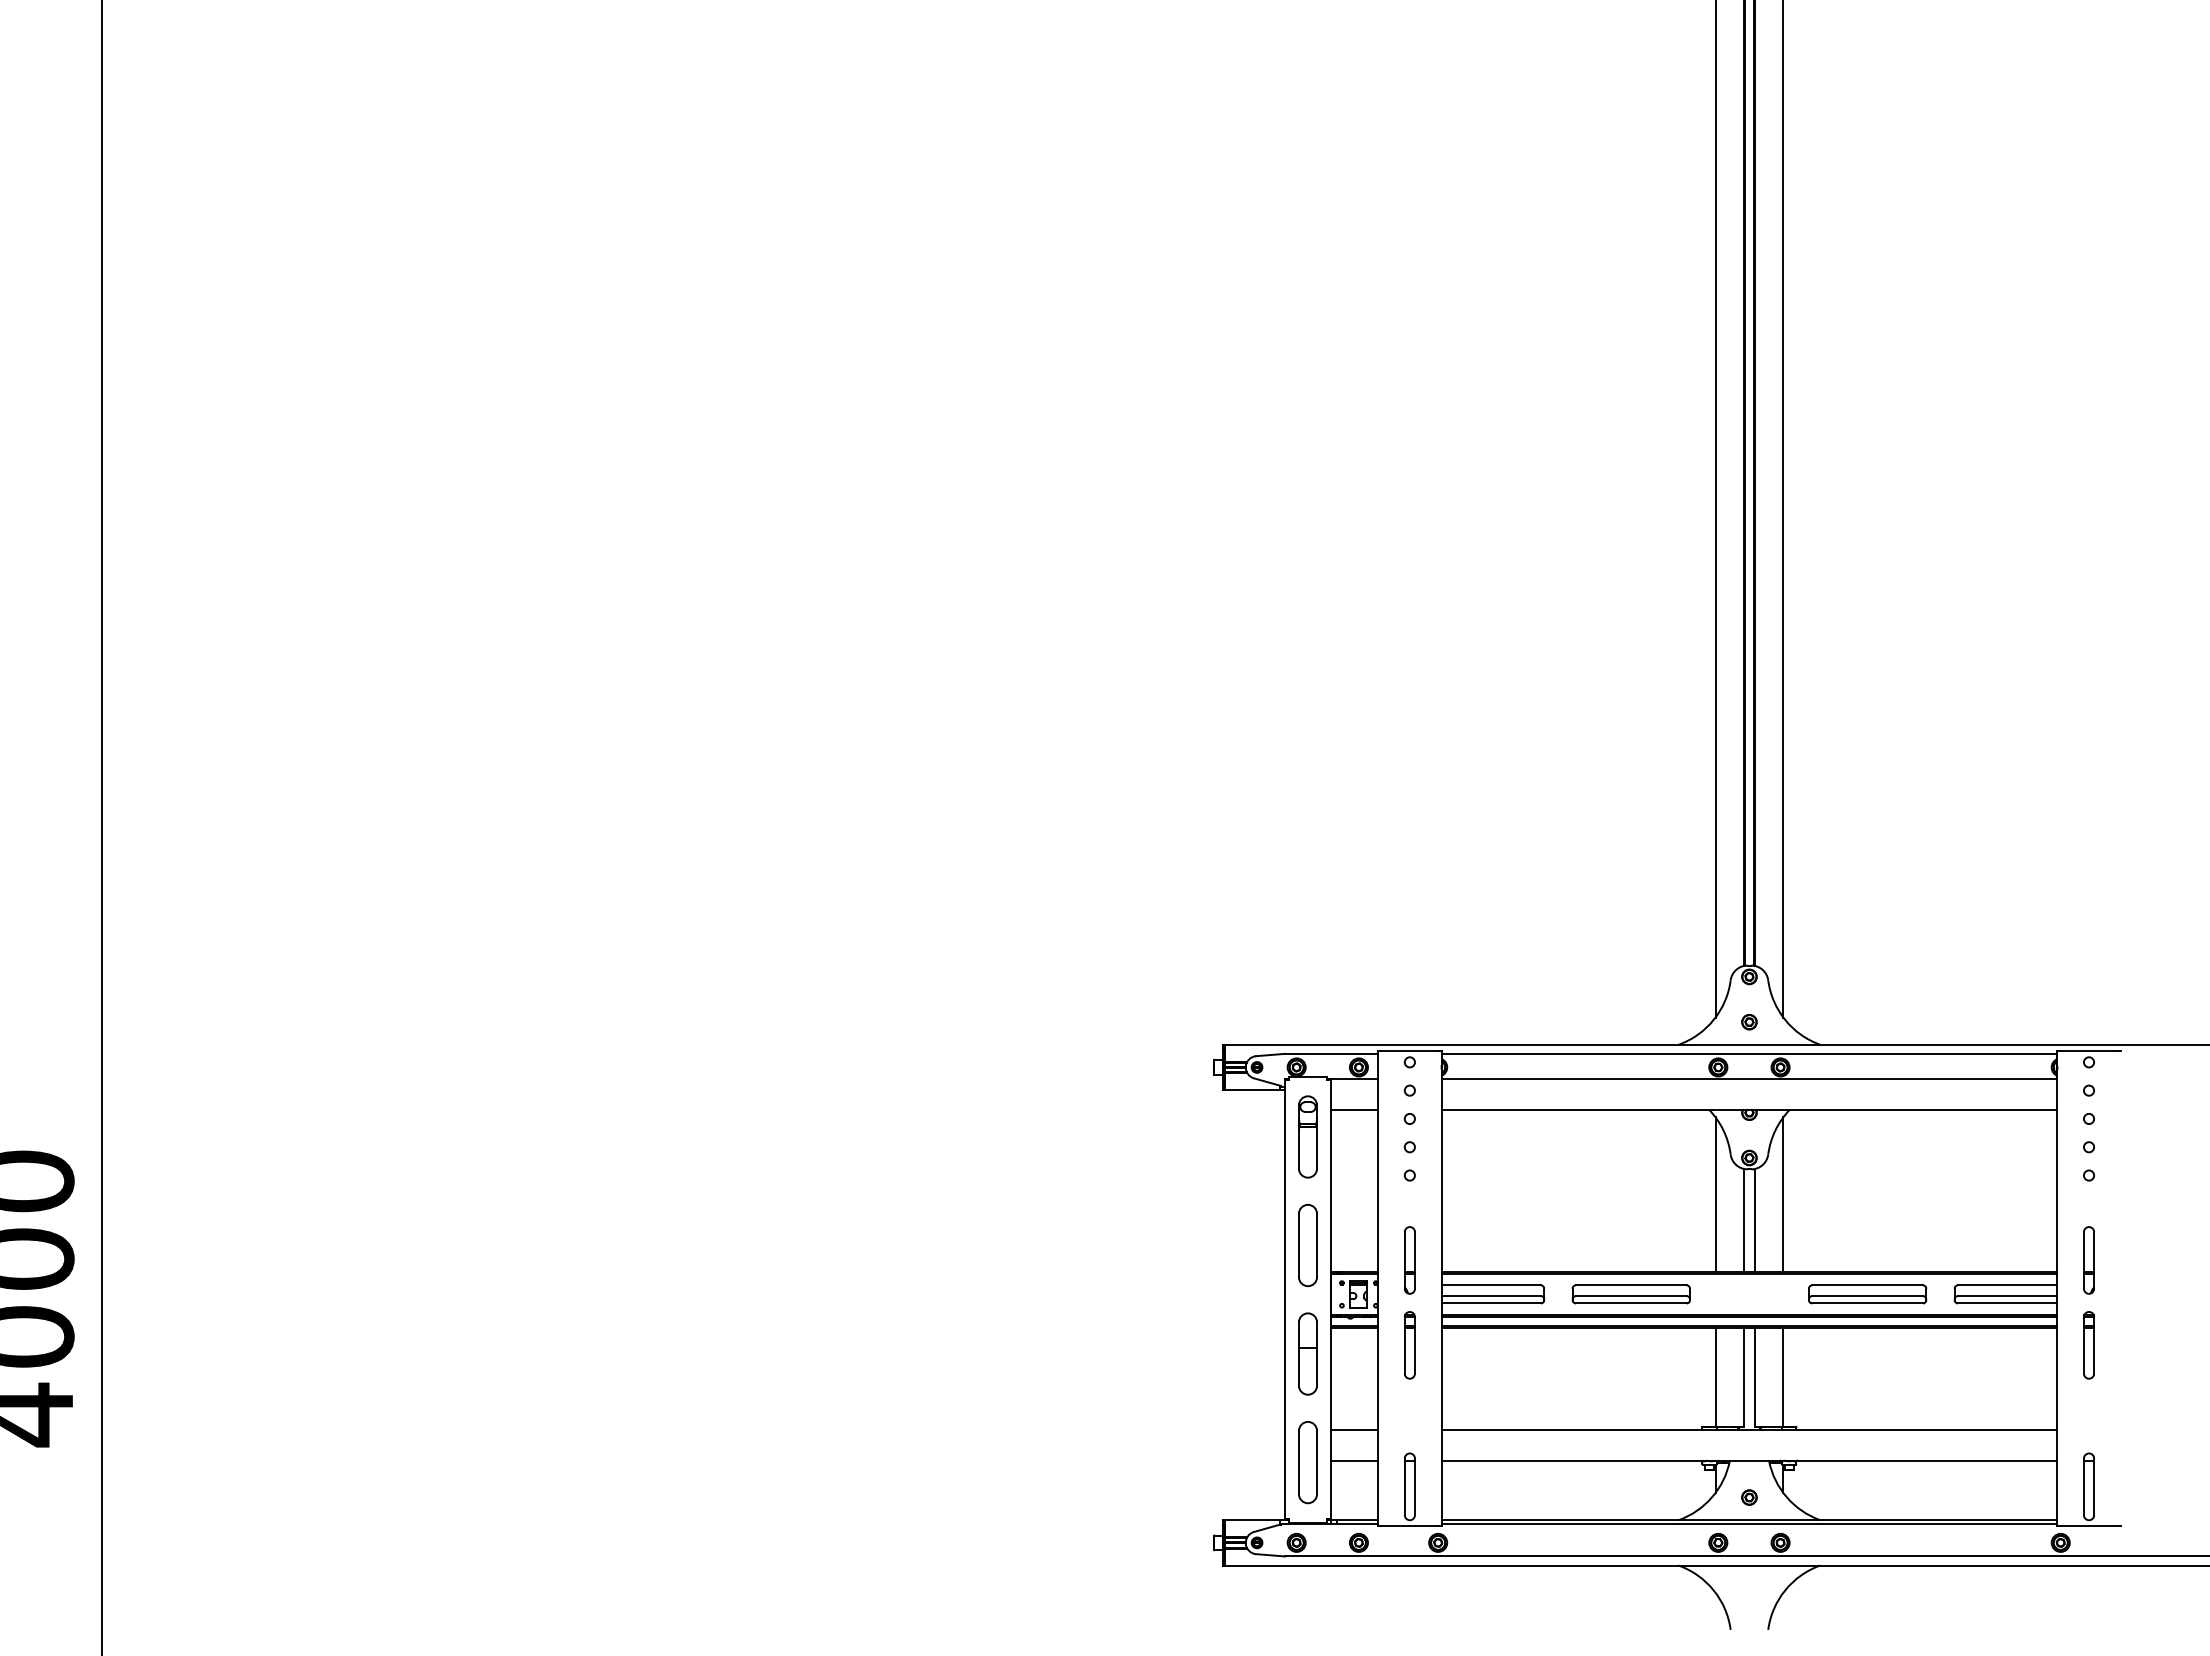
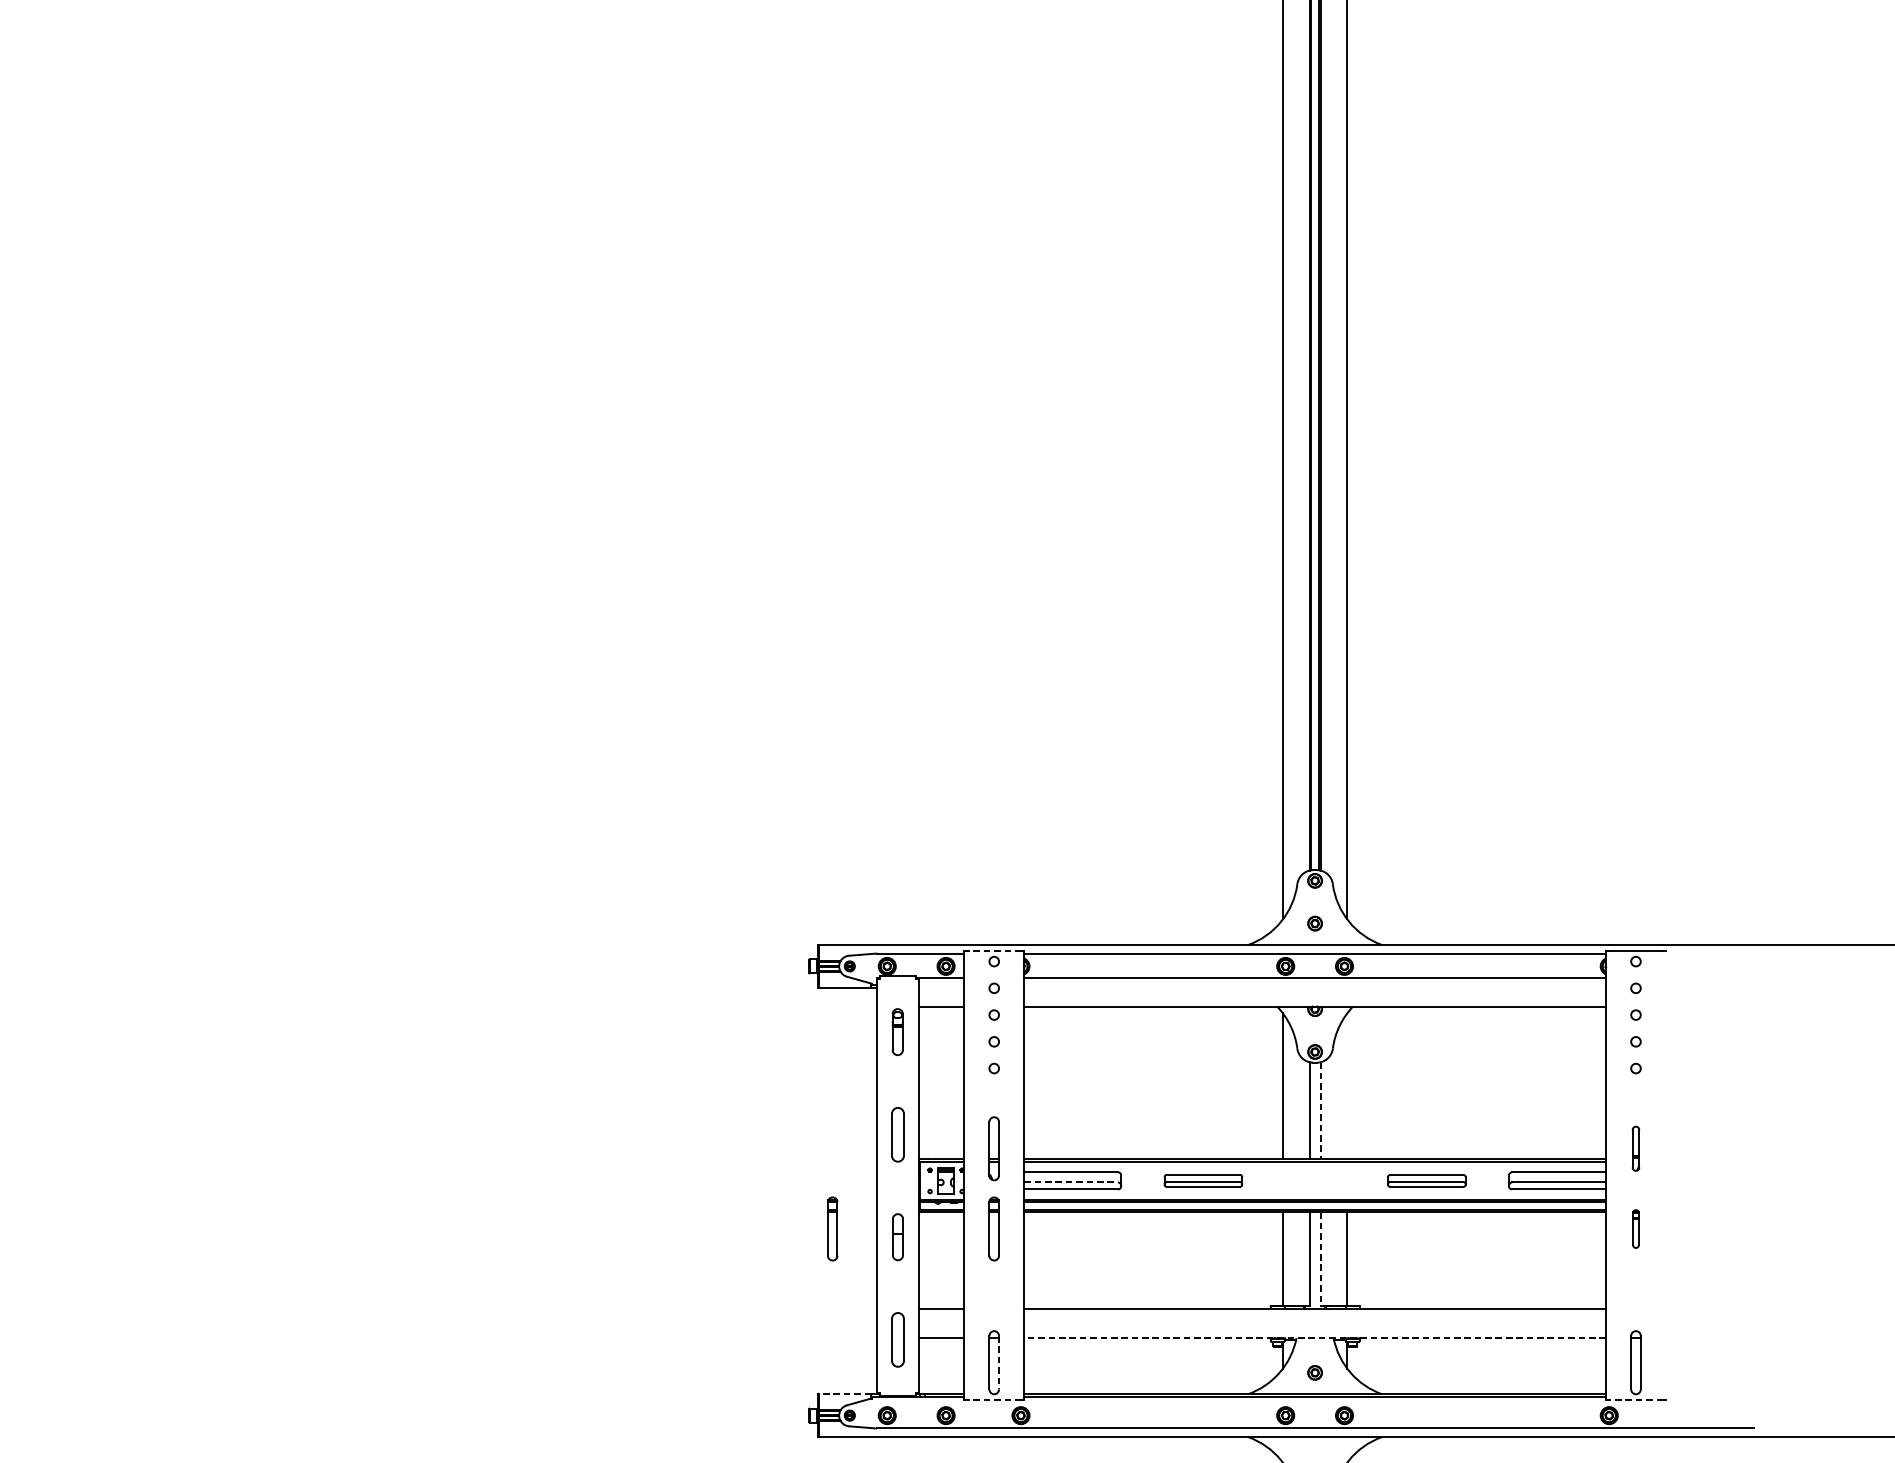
line: (1409, 1051) -> (993, 951), solid -> dashed
part: (1307, 1136) -> (897, 1031), size x0.6
line: (1783, 1194) -> (1347, 1086), removed
line: (1755, 1220) -> (1320, 1111), solid -> dashed
part: (1307, 1245) -> (897, 1134), size x0.7
part: (2088, 1260) -> (1635, 1148), size x0.7
part: (1630, 1294) -> (1202, 1180), size x0.7
part: (1867, 1294) -> (1426, 1180), size x0.7
line: (1491, 1296) -> (1071, 1182), solid -> dashed
part: (1238, 1345) -> (832, 1229), added
part: (2088, 1345) -> (1635, 1229), size x0.6
part: (1307, 1353) -> (897, 1236), size x0.6
line: (1755, 1377) -> (1320, 1259), solid -> dashed
line: (1749, 1460) -> (1315, 1337), solid -> dashed
part: (1307, 1462) -> (897, 1339), size x0.7
line: (1414, 1487) -> (998, 1363), solid -> dashed
line: (1251, 1520) -> (844, 1394), solid -> dashed
line: (1409, 1526) -> (993, 1400), solid -> dashed
line: (2089, 1526) -> (1636, 1400), solid -> dashed

